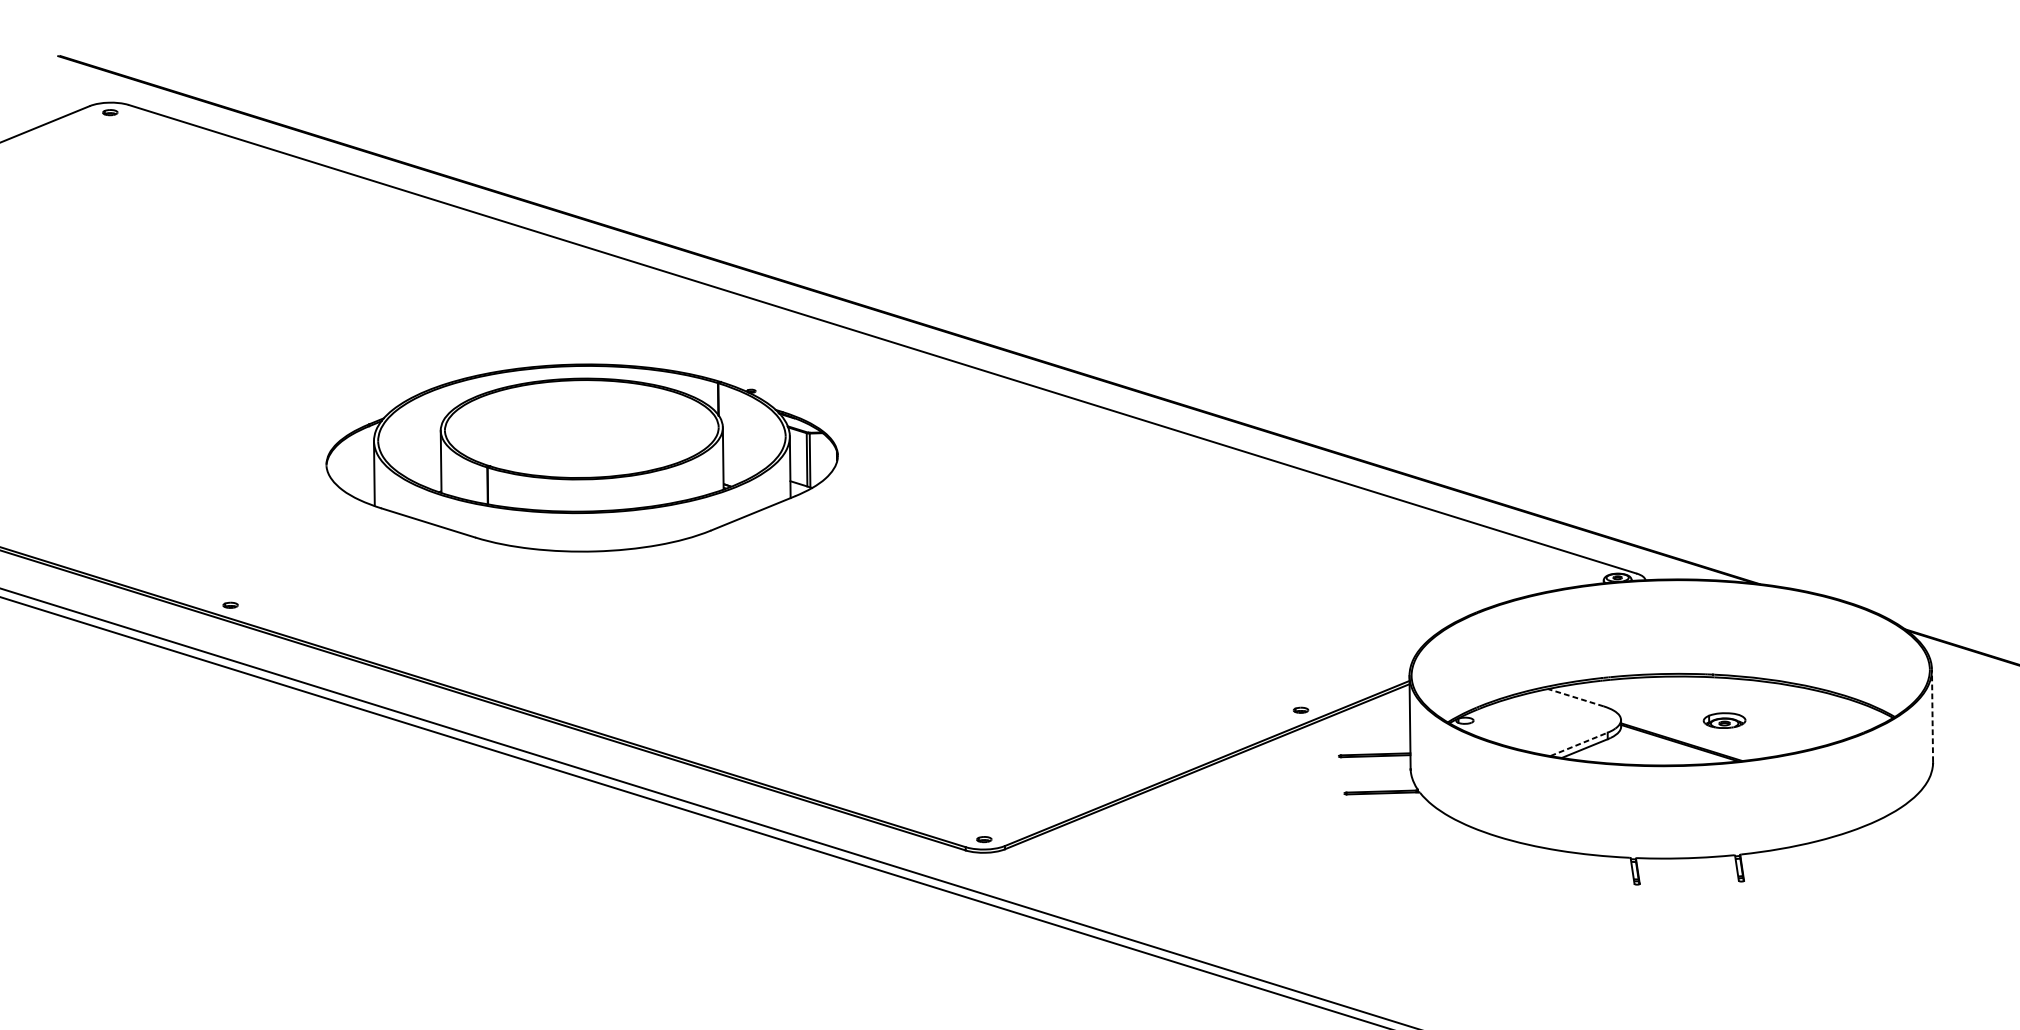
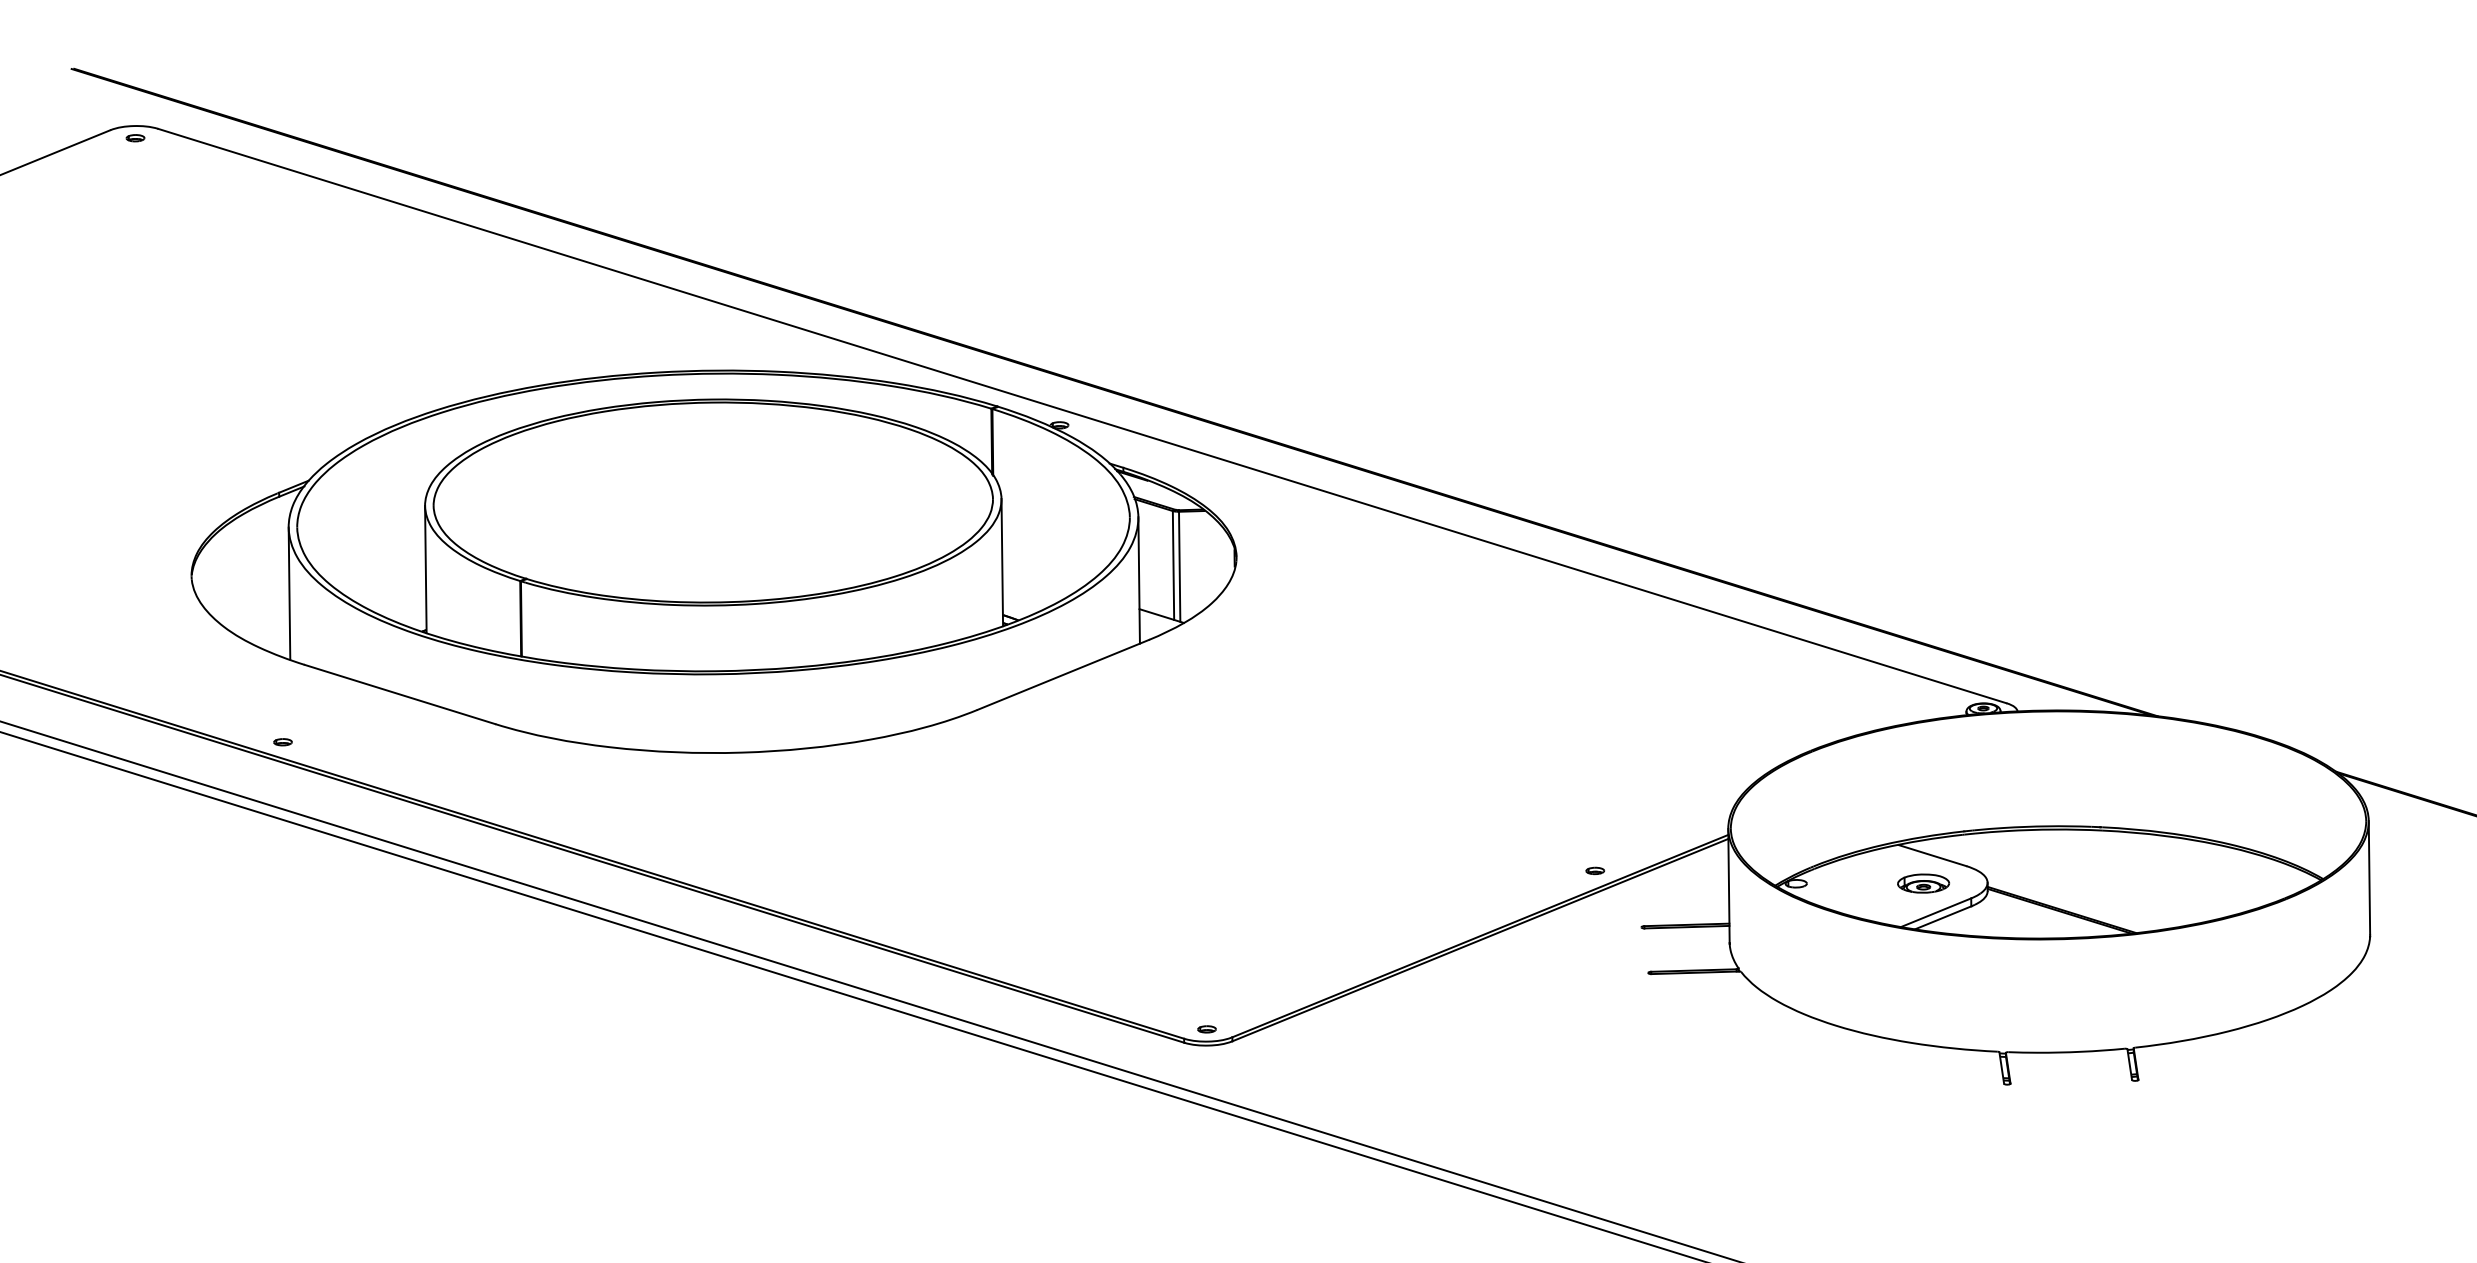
part: (581, 457) -> (713, 561), size x1.67
line: (1576, 697) -> (1932, 855), dashed -> solid
line: (1932, 715) -> (2369, 877), dashed -> solid
part: (1724, 720) -> (1923, 883), moved
line: (1579, 744) -> (1936, 912), dashed -> solid

